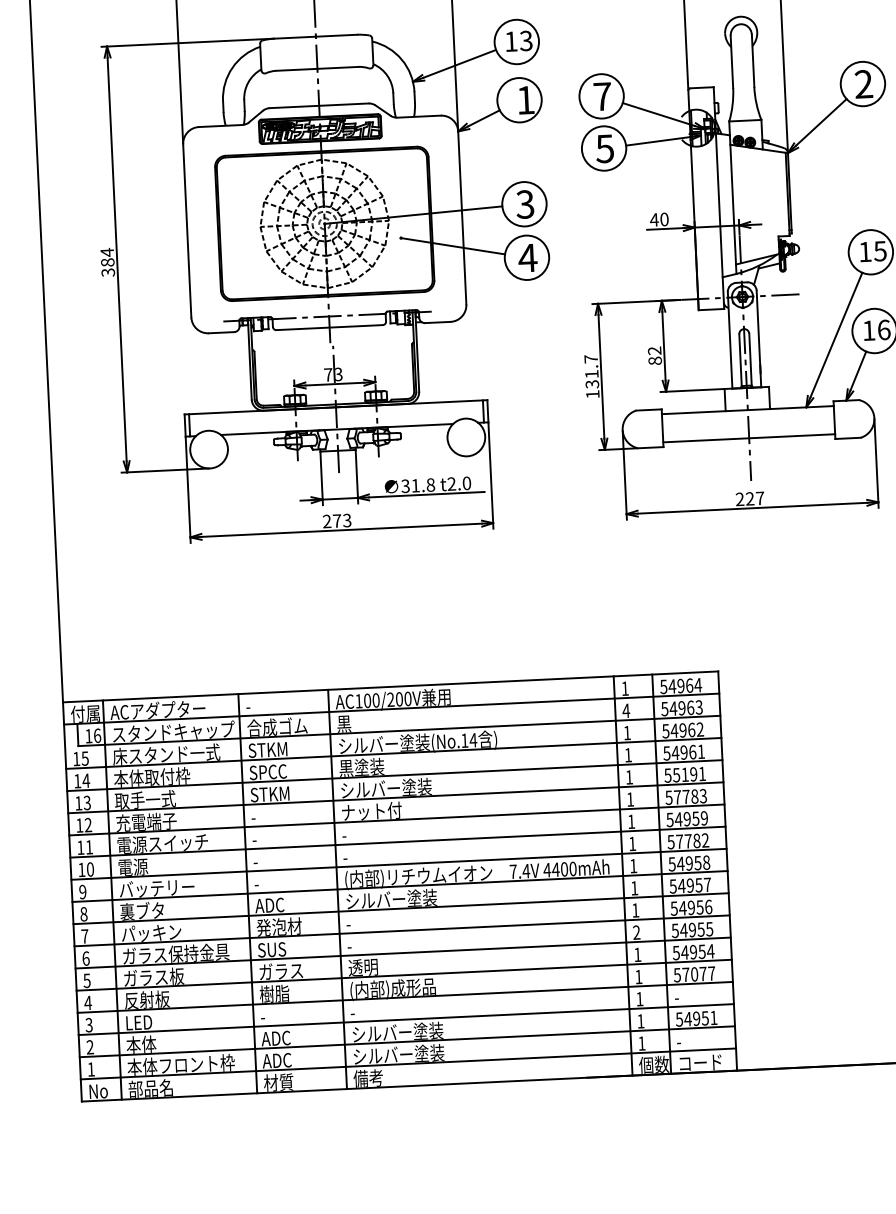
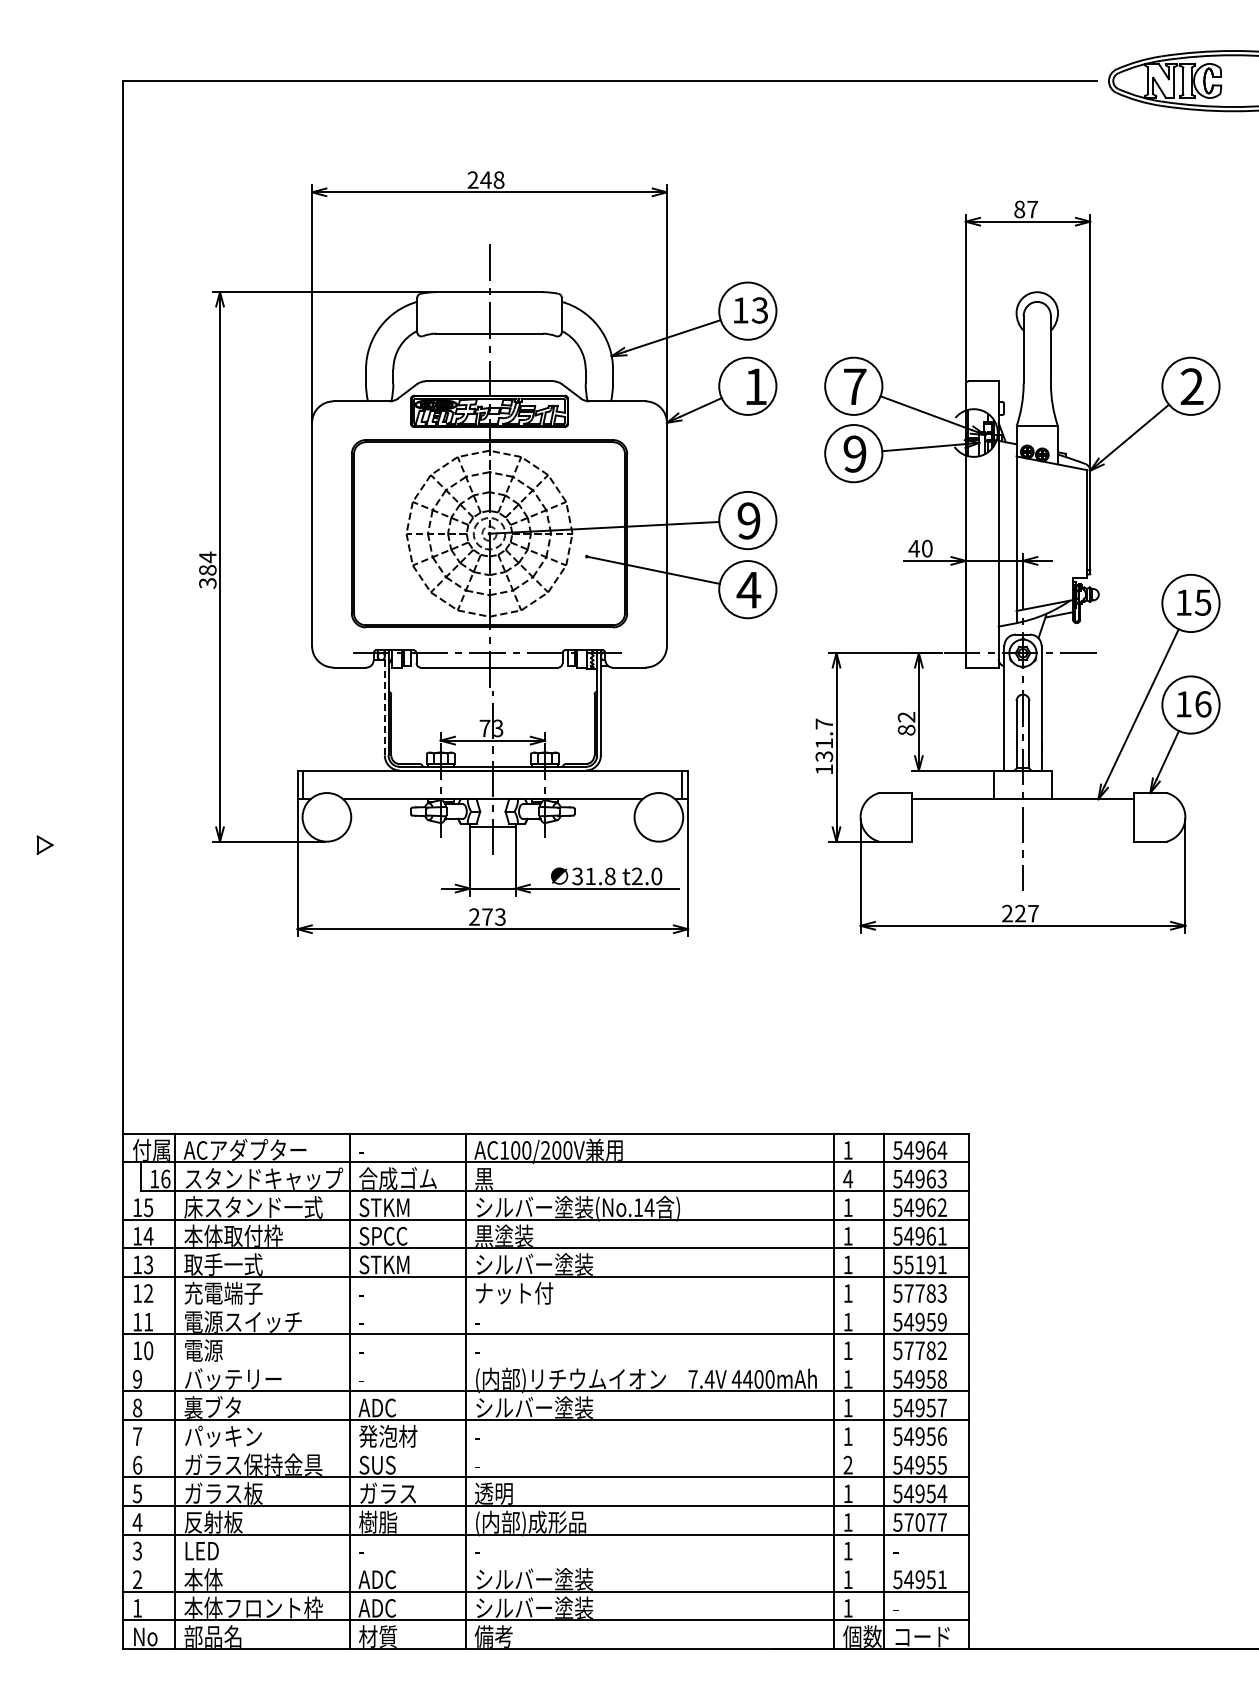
text: (604, 148) -> (854, 453), 5 -> 9
text: (524, 204) -> (748, 520), 3 -> 9
line: (249, 358) -> (384, 702), solid -> dashed
line: (748, 438) -> (1022, 835), removed
line: (397, 819) -> (546, 1305), removed
line: (399, 864) -> (546, 1362), removed
line: (402, 930) -> (546, 1448), removed
line: (406, 1019) -> (546, 1563), removed

